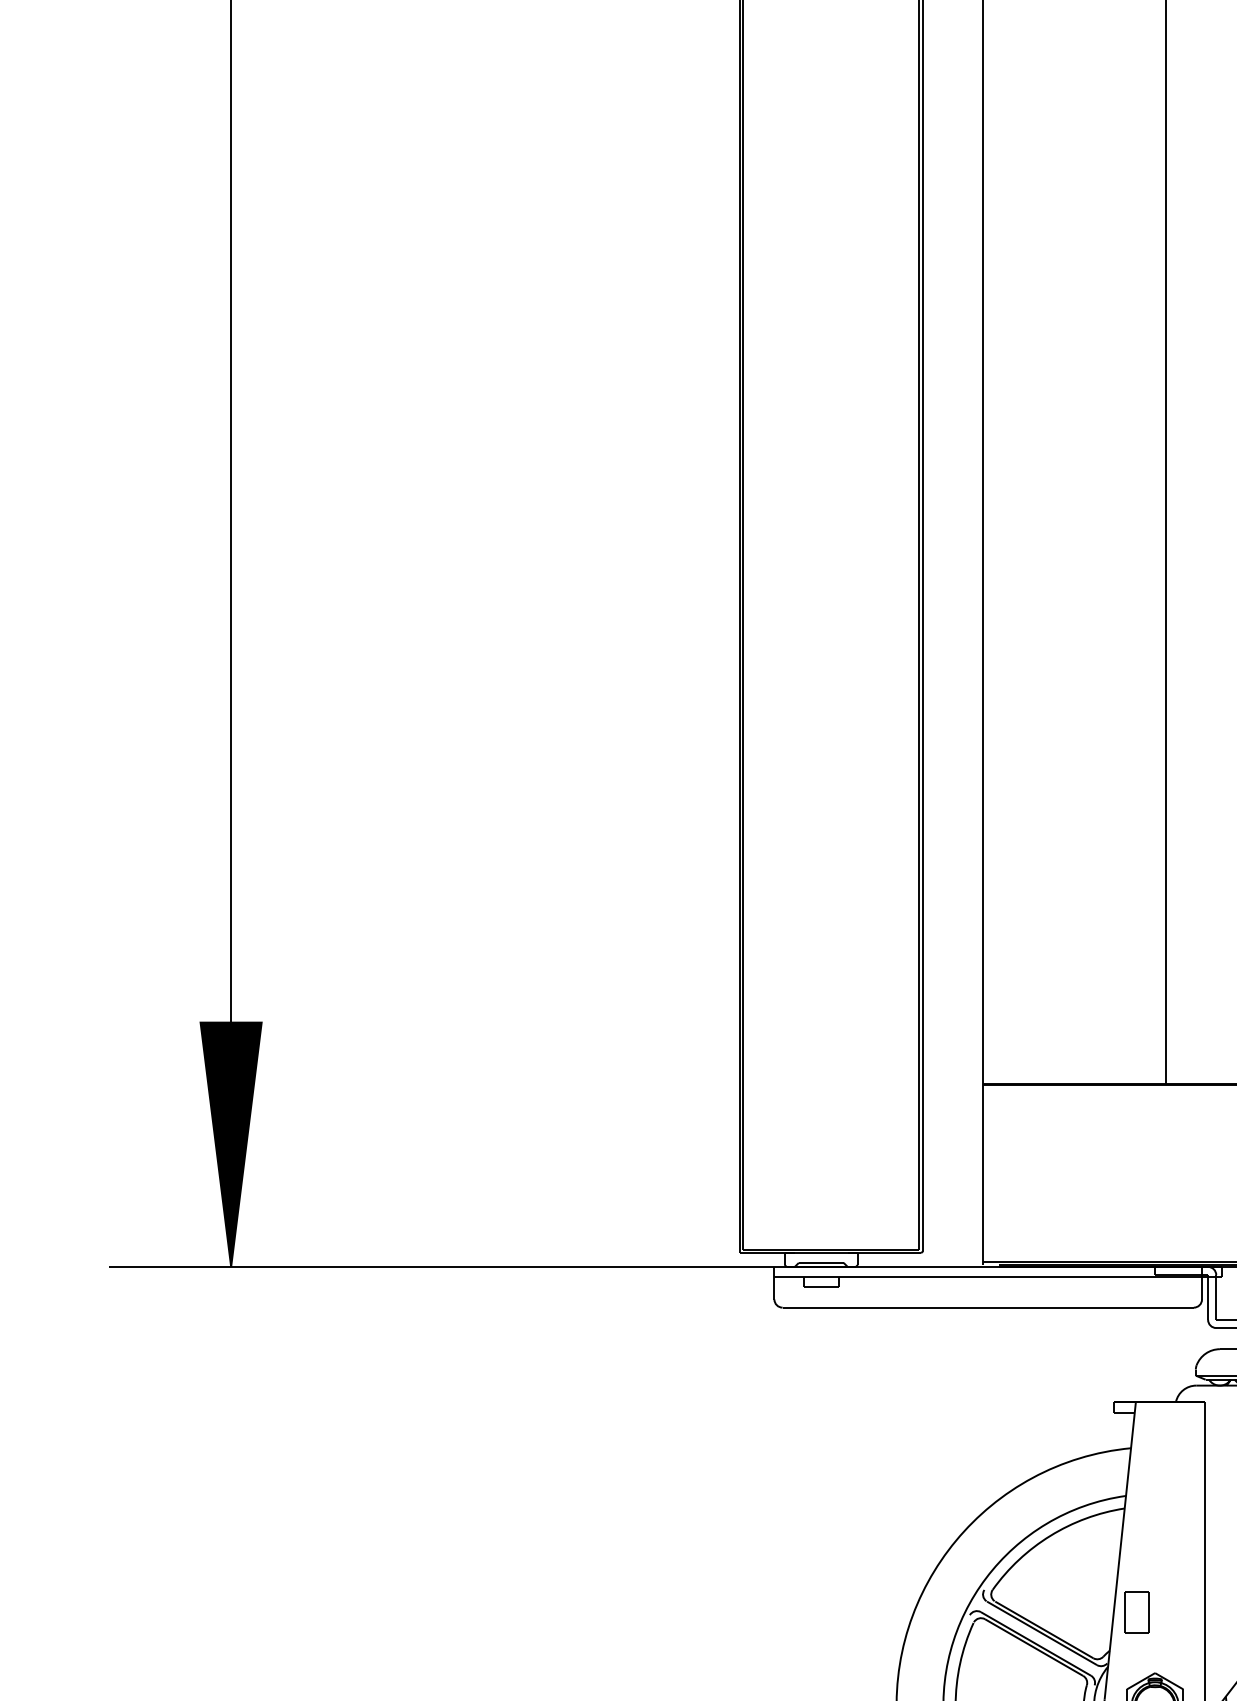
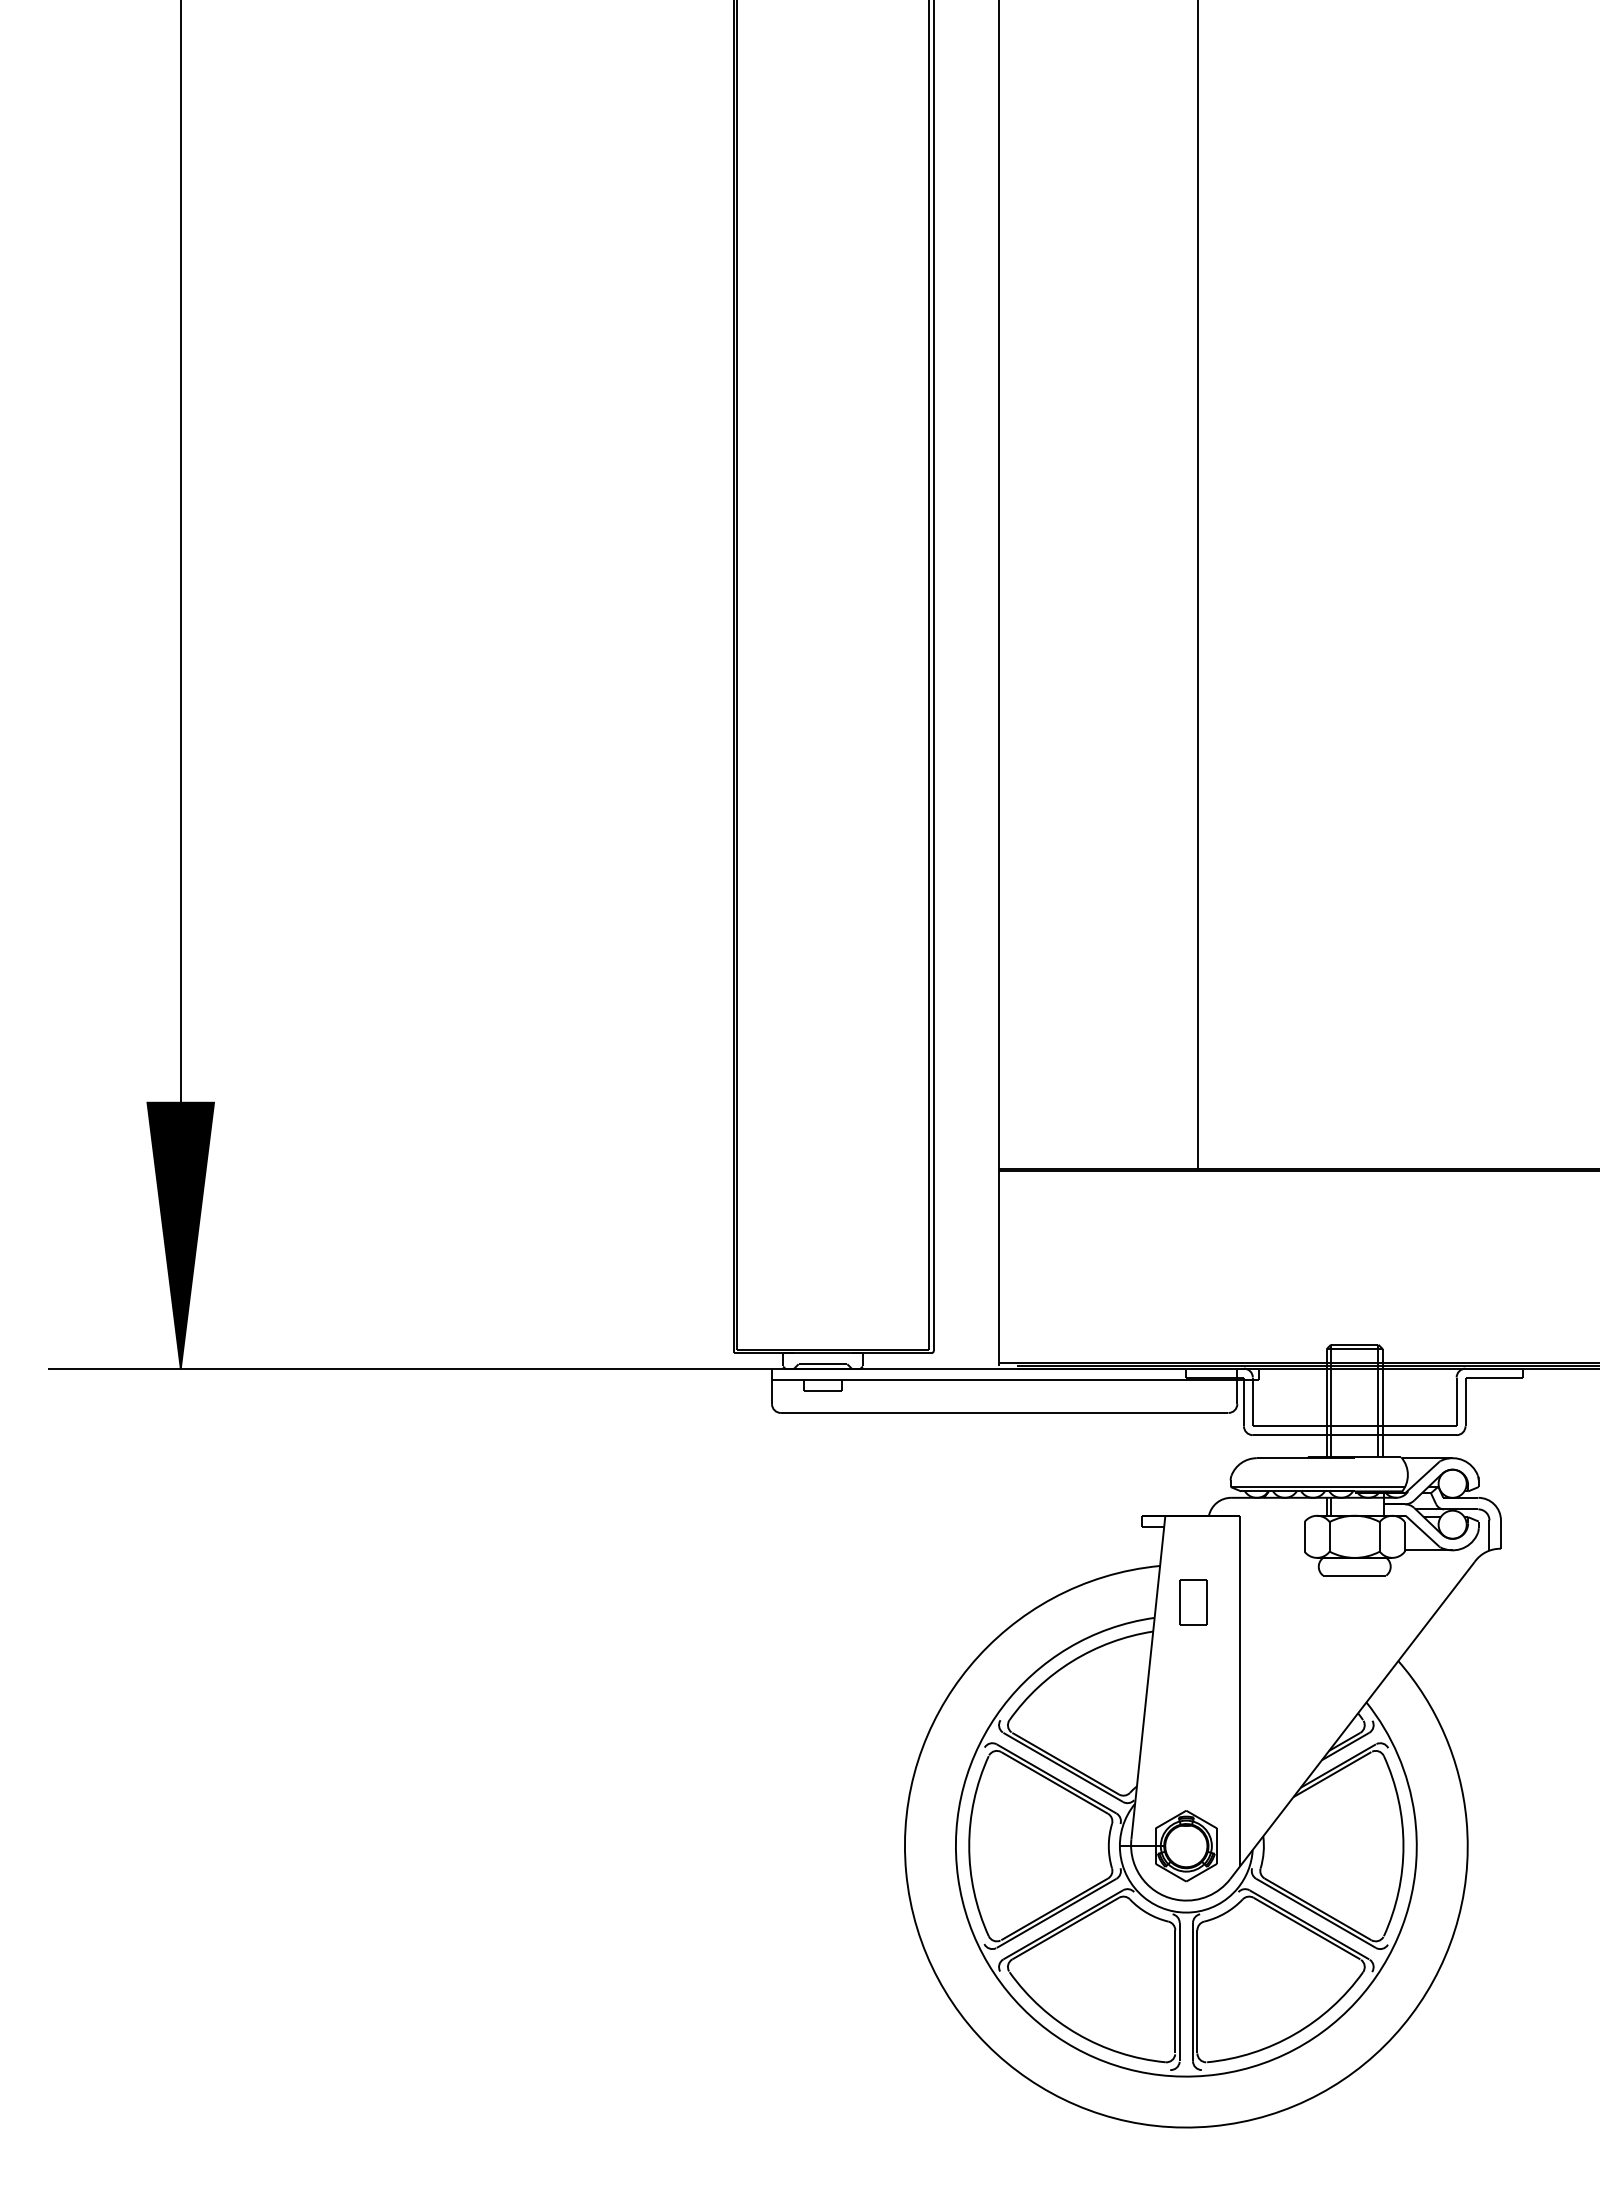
part: (1136, 1612) -> (1193, 1602), moved

